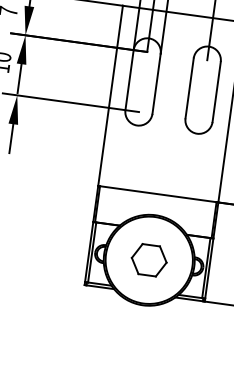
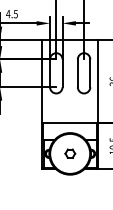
part: (150, 259) -> (70, 153), size x0.6

